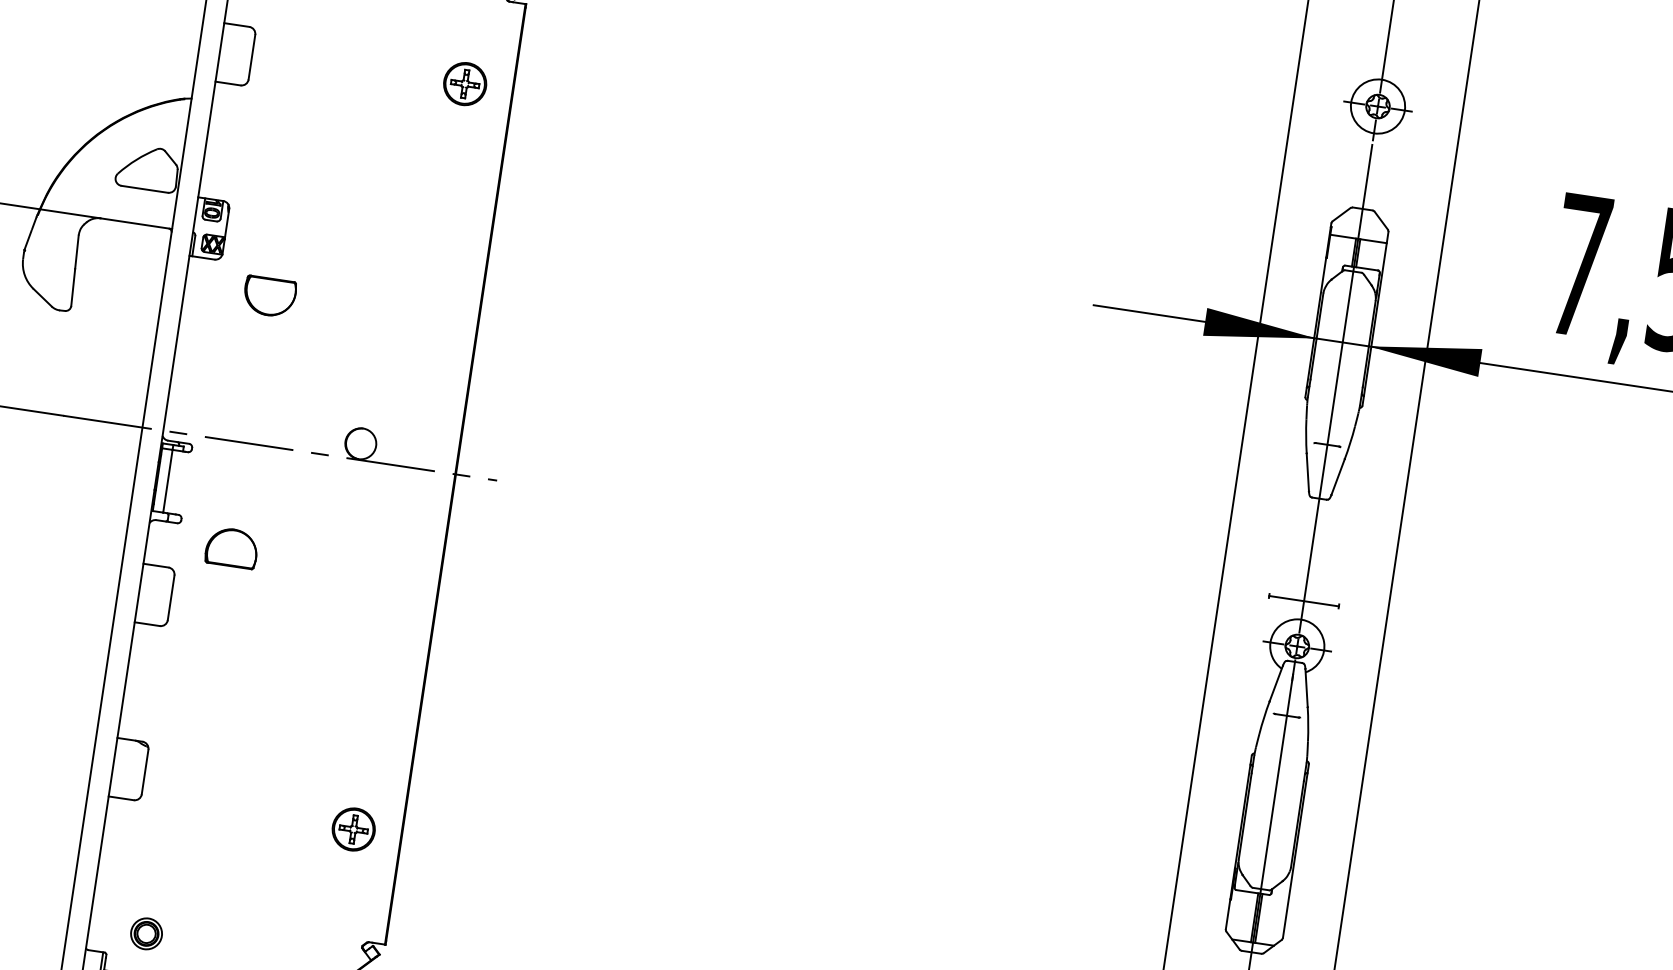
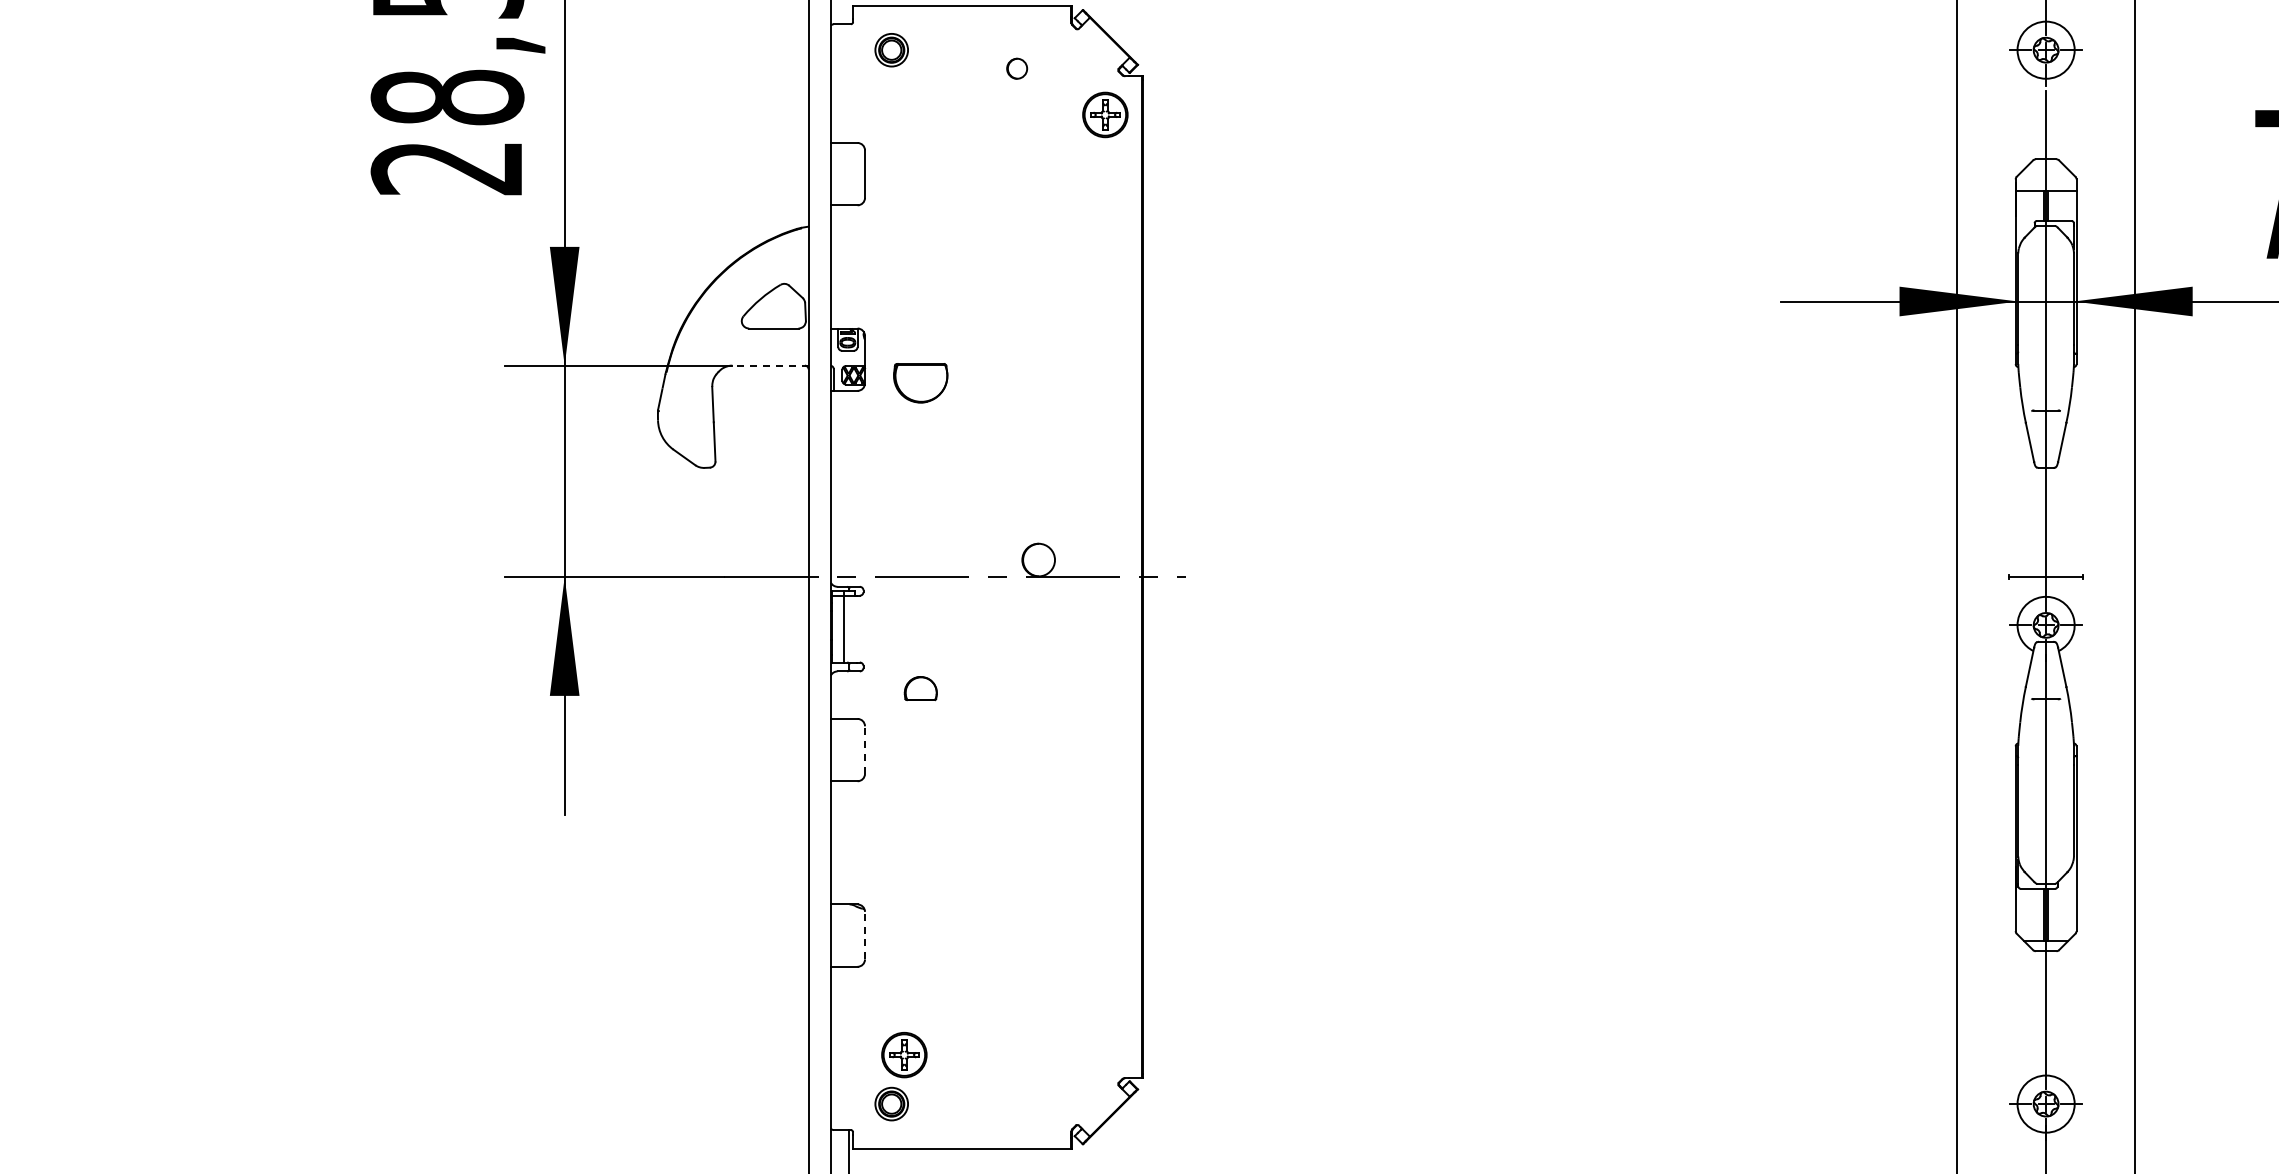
part: (465, 83) -> (1105, 114), moved
line: (136, 223) -> (770, 365), solid -> dashed
part: (269, 297) -> (920, 383), moved
part: (231, 547) -> (920, 688), size x0.6
line: (171, 598) -> (865, 750), solid -> dashed
line: (145, 771) -> (865, 935), solid -> dashed
part: (353, 829) -> (904, 1055), moved

